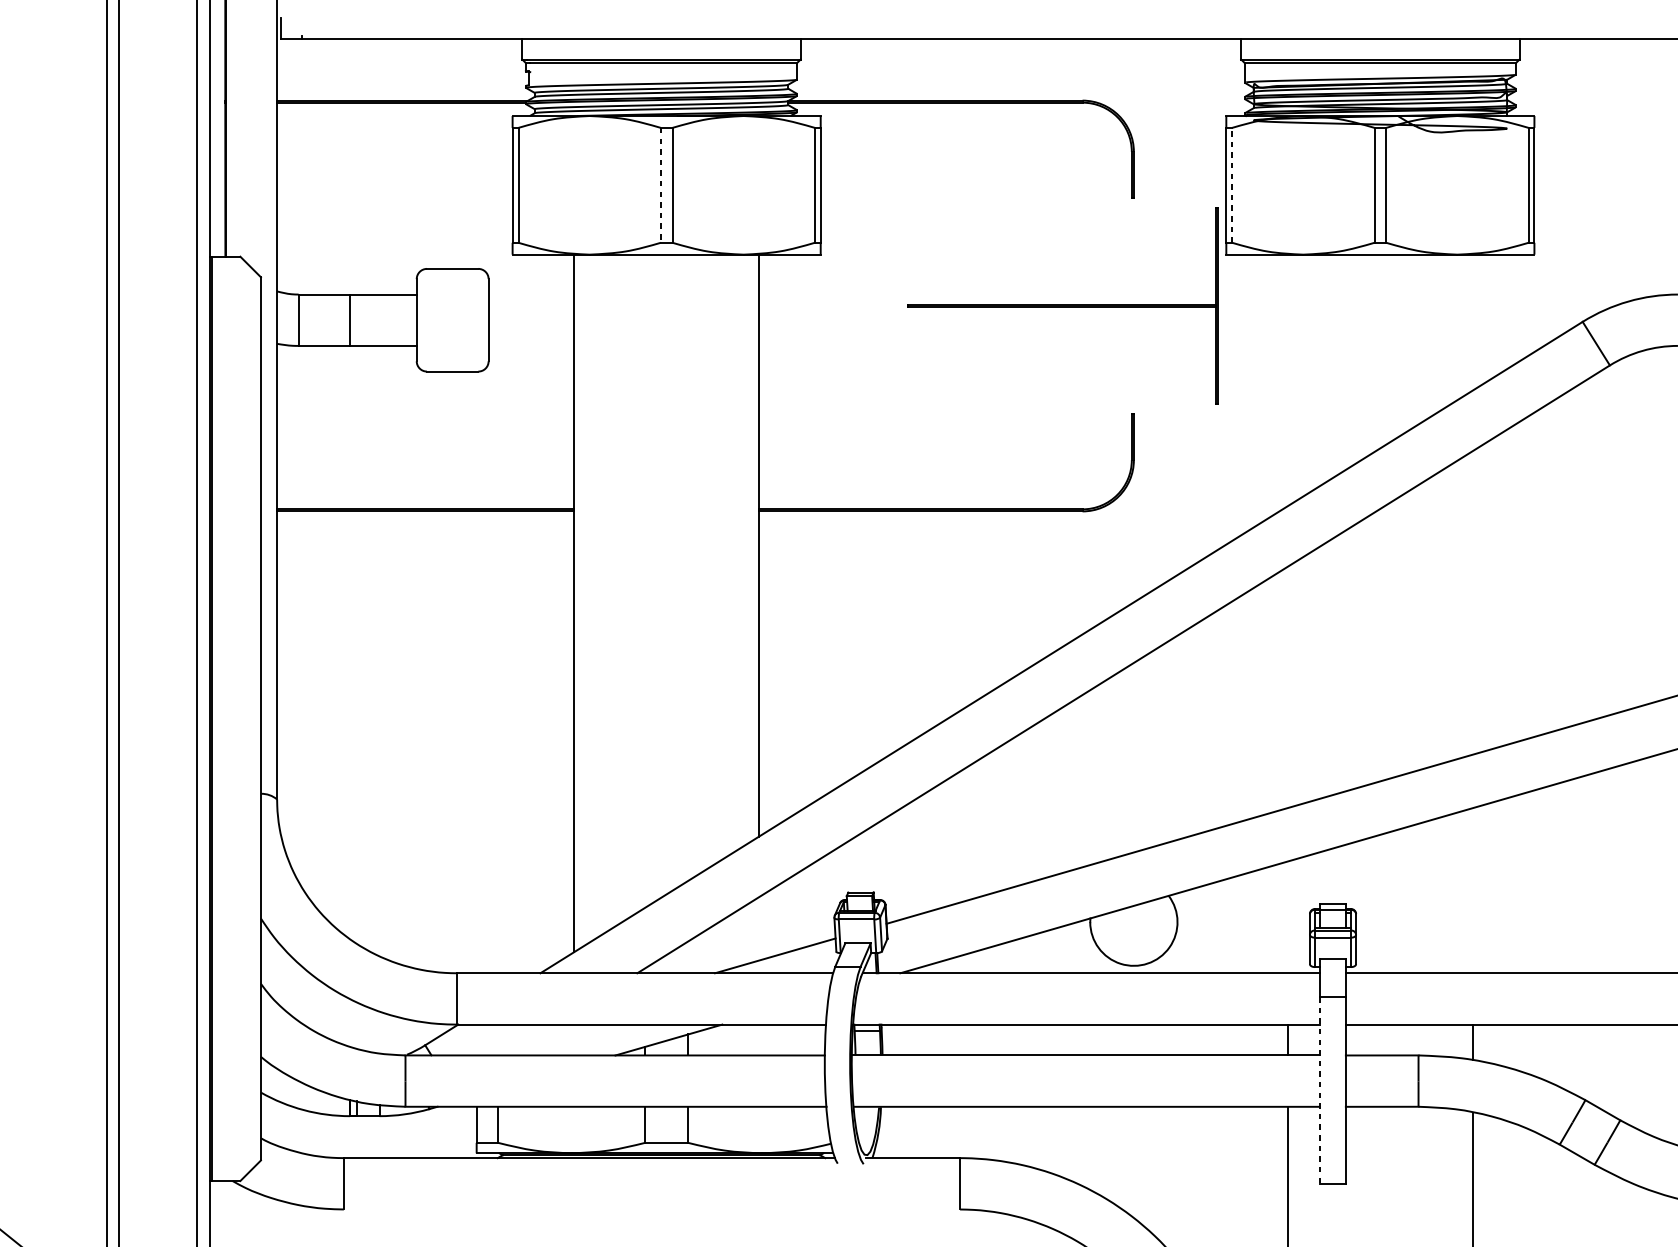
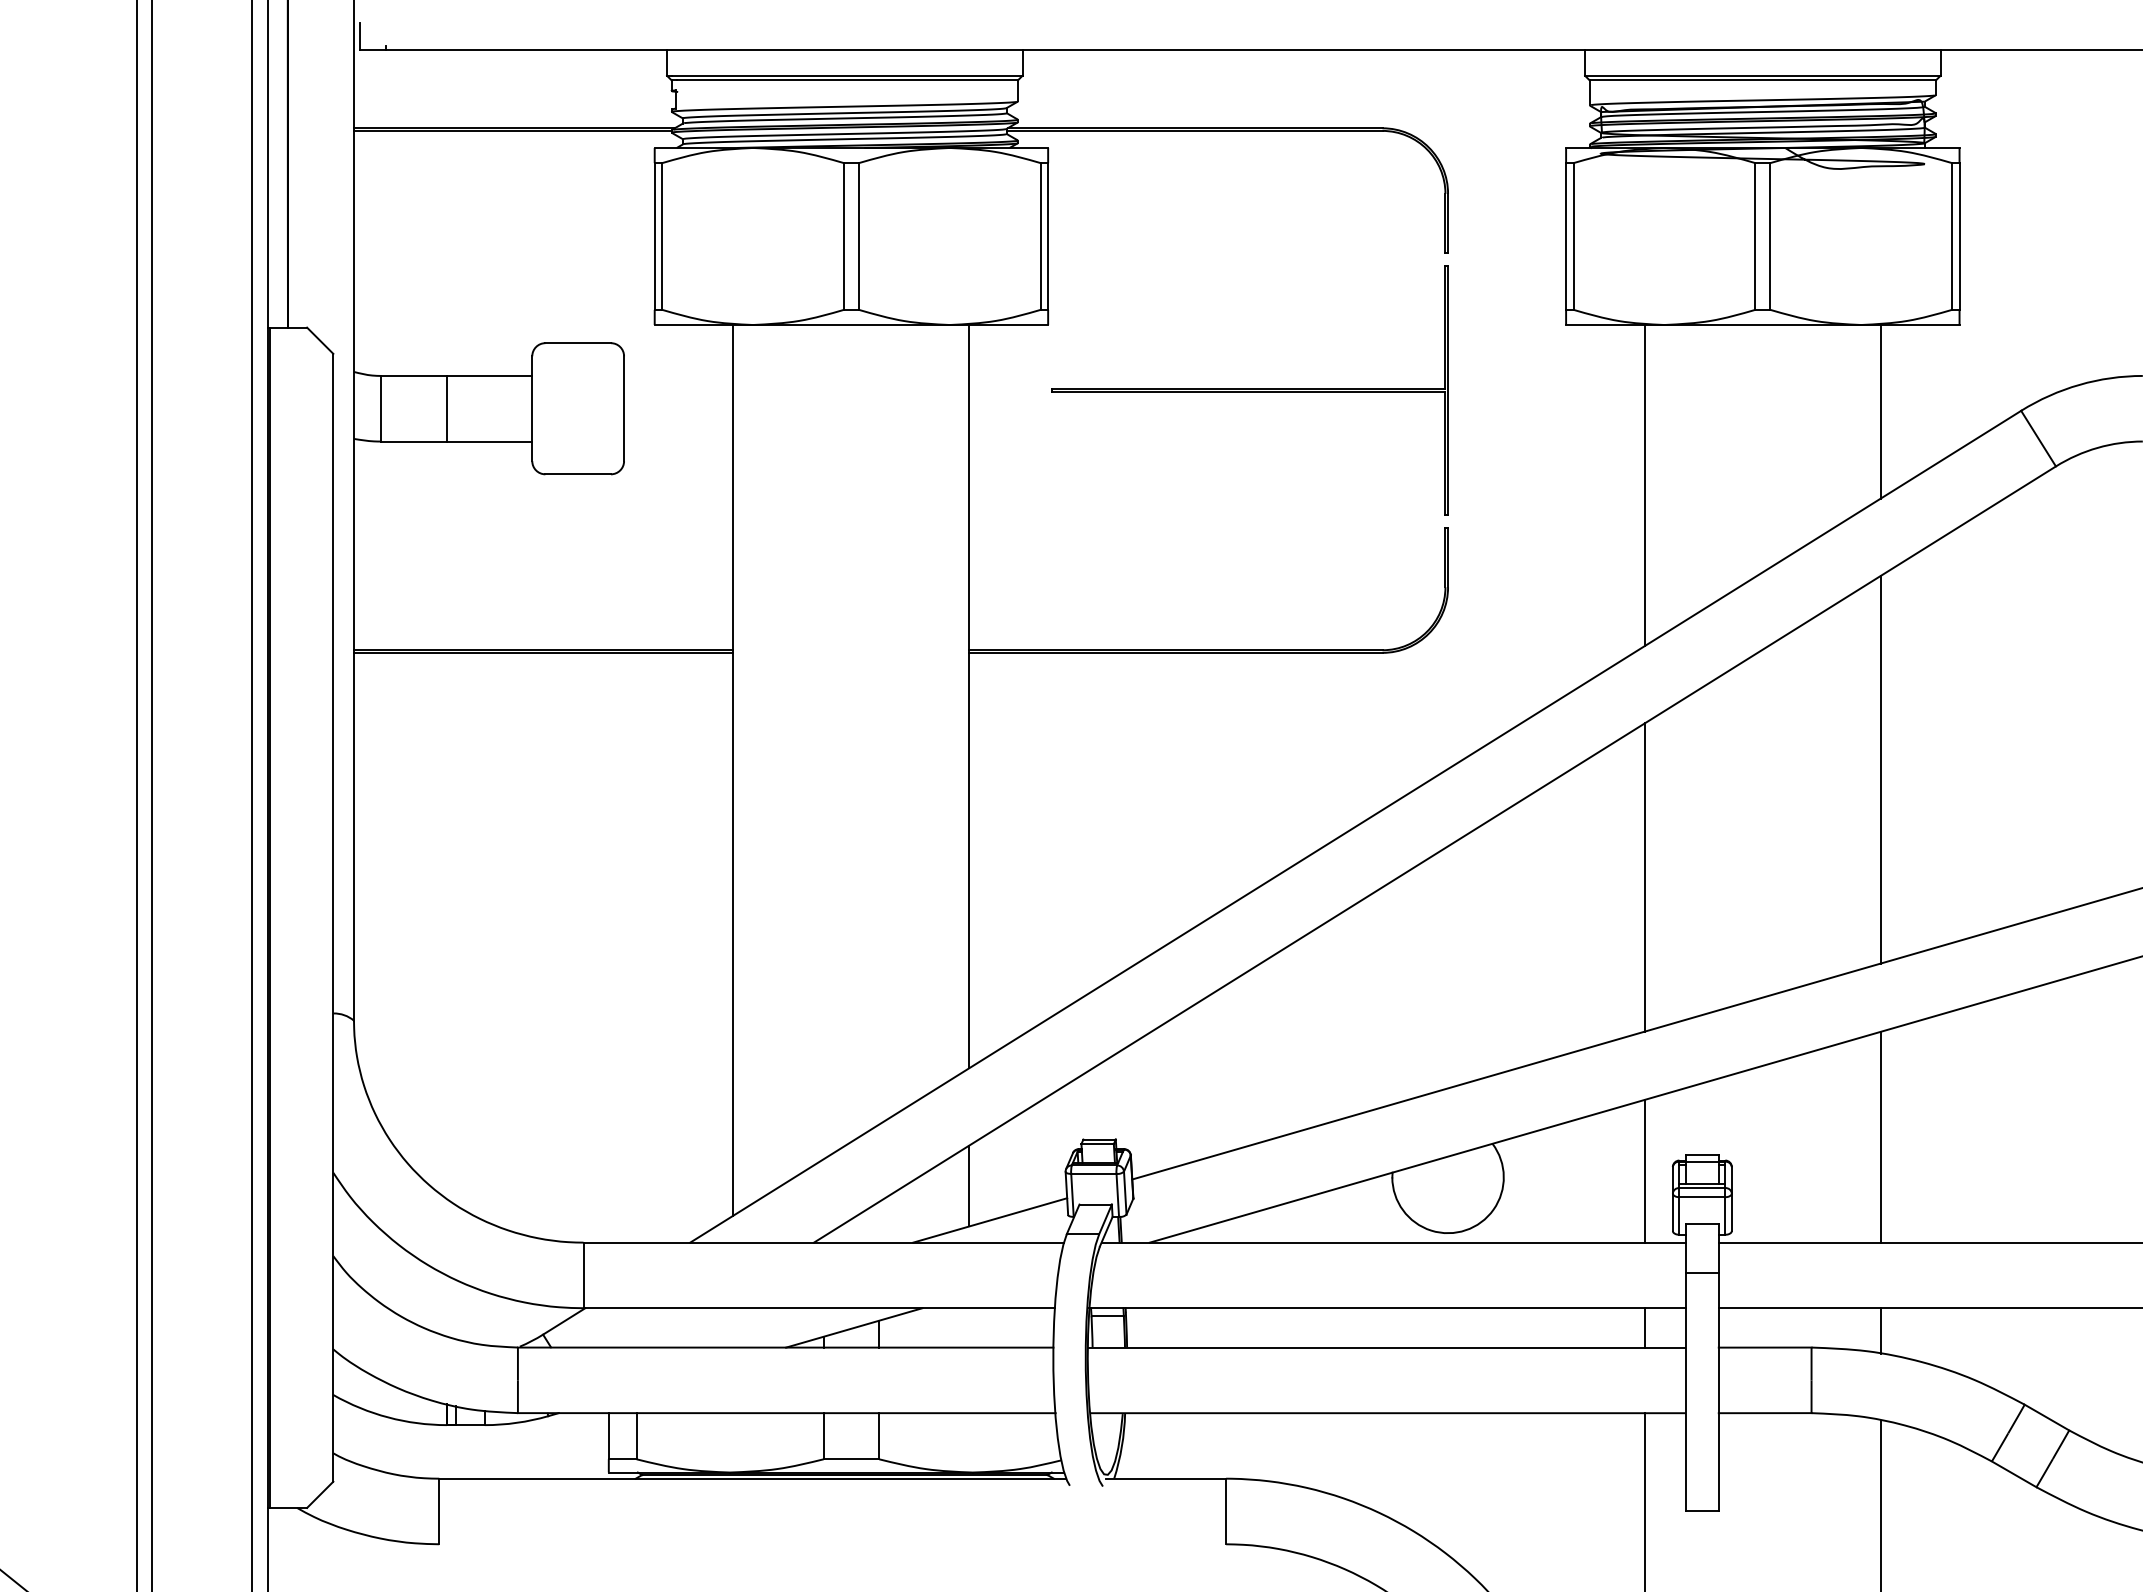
line: (660, 185) -> (843, 236), dashed -> solid
line: (1232, 185) -> (1573, 236), dashed -> solid
part: (1062, 305) -> (1249, 390), moved
line: (1472, 322) -> (1880, 411), added
line: (1287, 380) -> (1644, 485), added
line: (1472, 602) -> (1880, 769), added
line: (1287, 687) -> (1644, 877), added
line: (1472, 890) -> (1880, 1136), added
line: (1287, 916) -> (1644, 1170), added
line: (759, 928) -> (969, 1185), added
line: (1319, 1090) -> (1685, 1392), dashed -> solid

